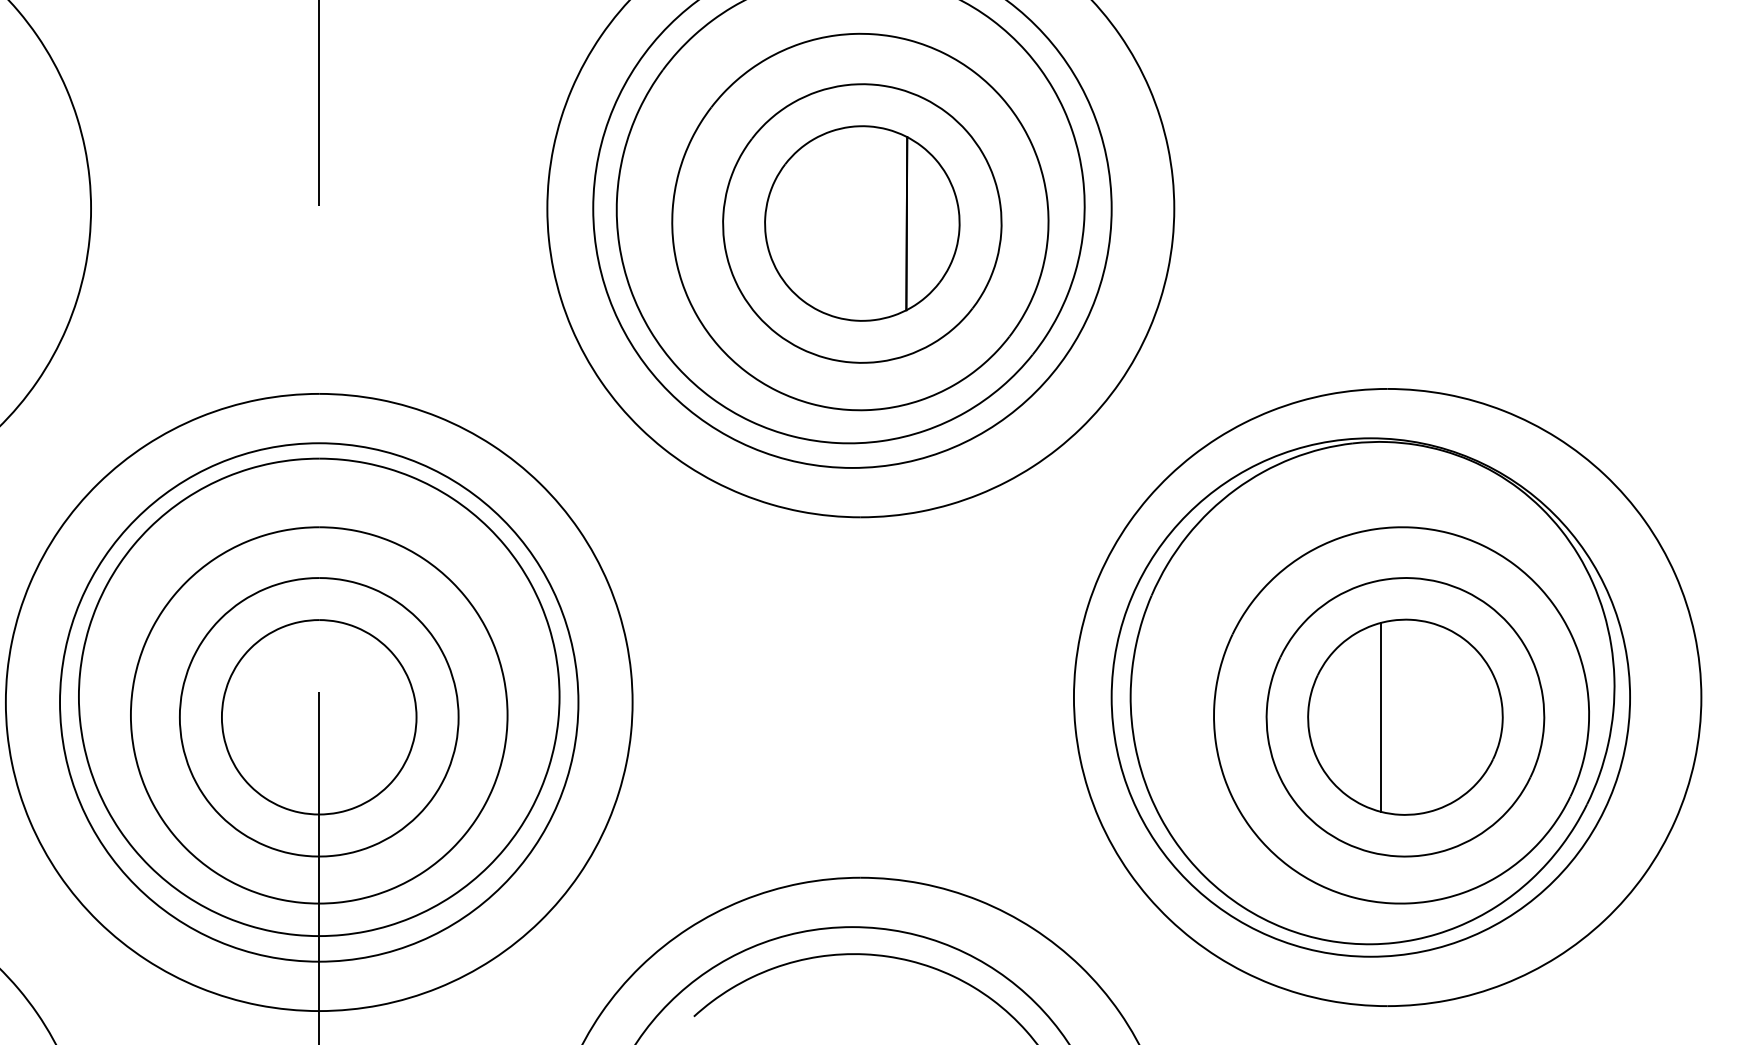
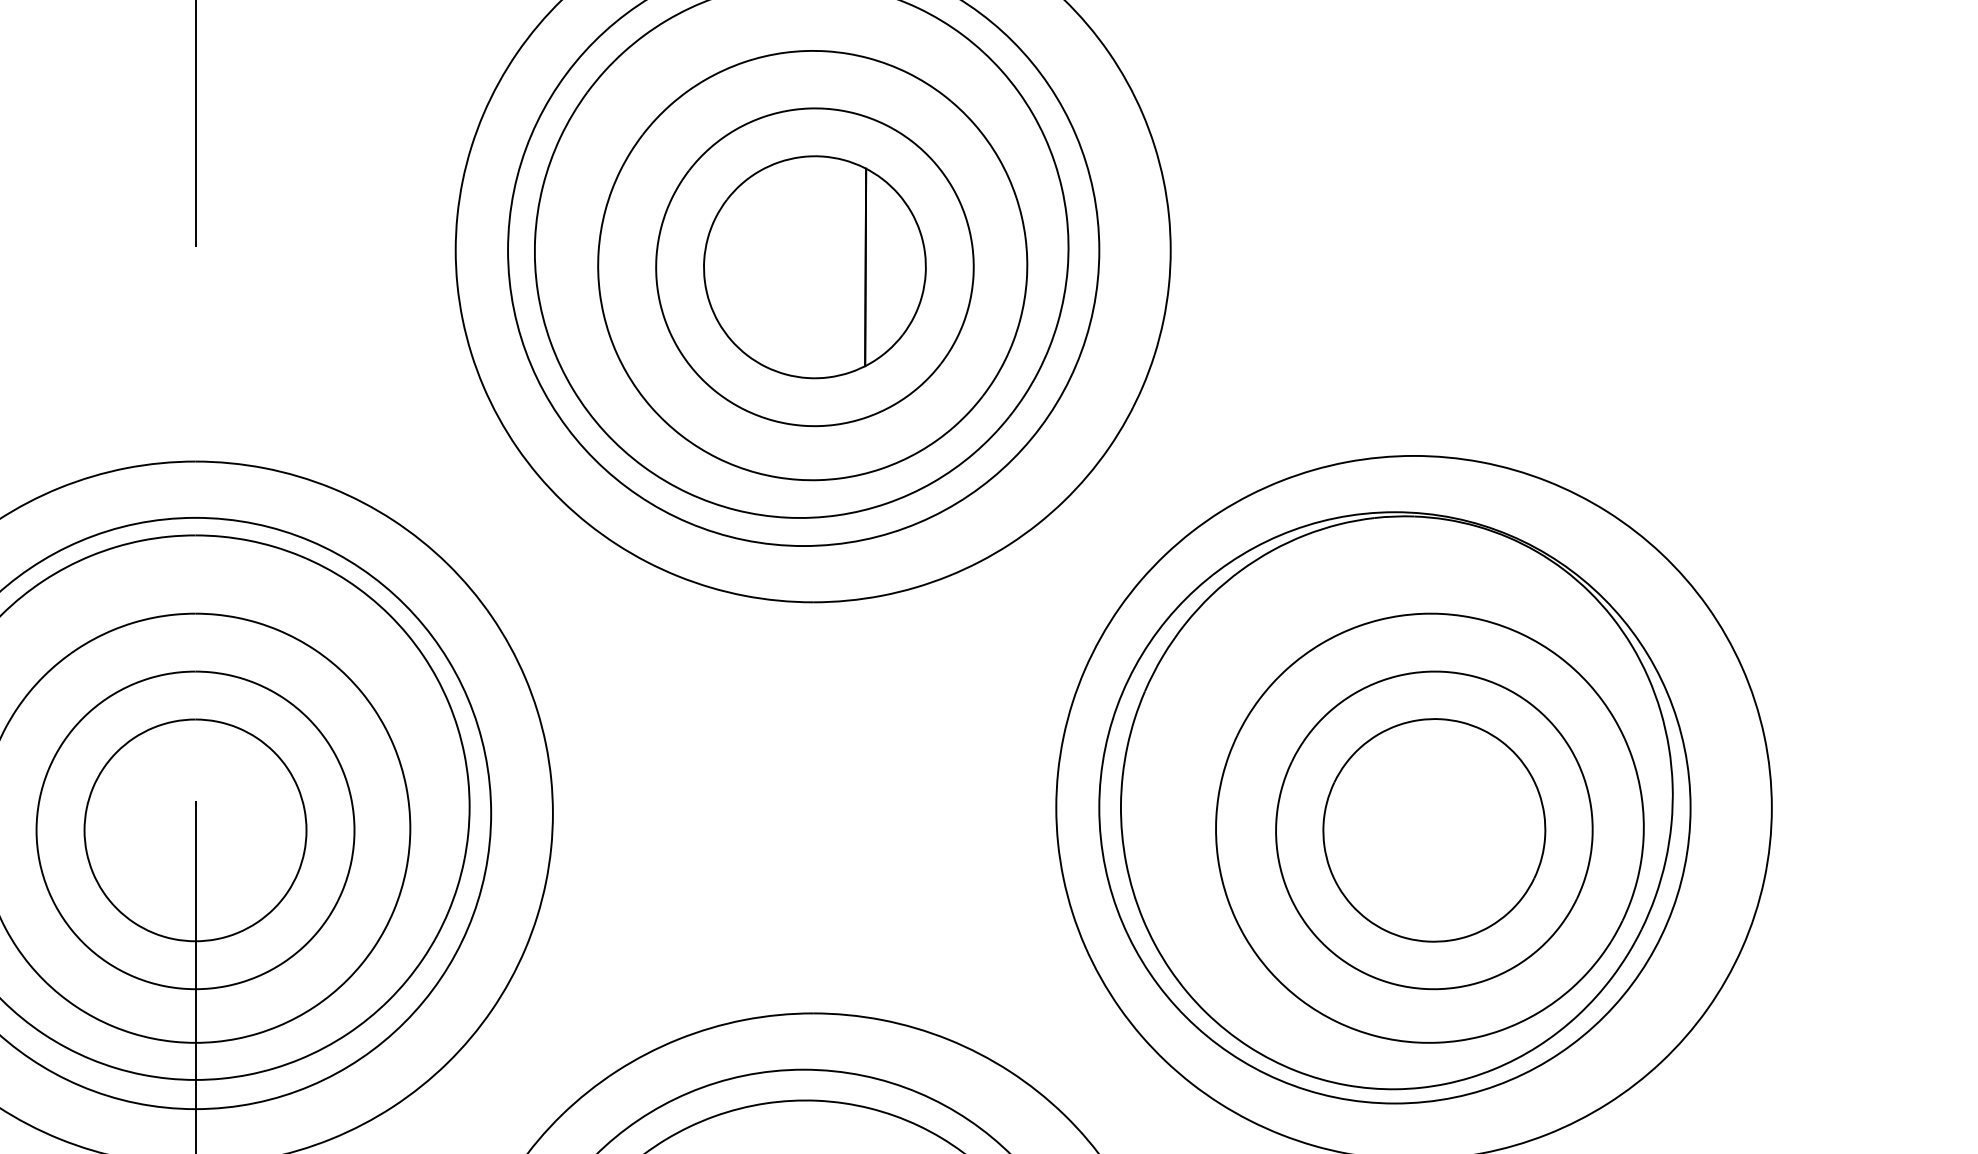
line: (1380, 717) -> (1405, 830), removed

